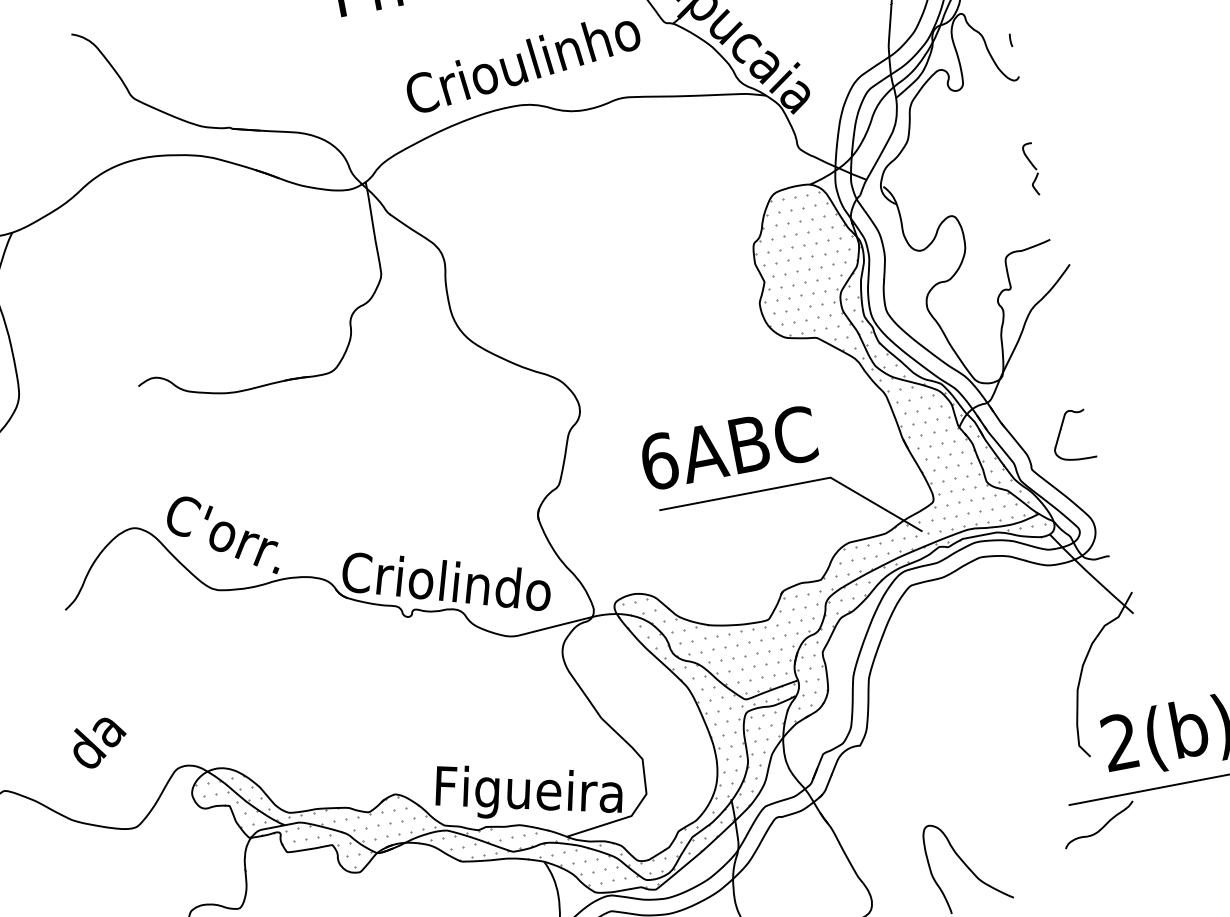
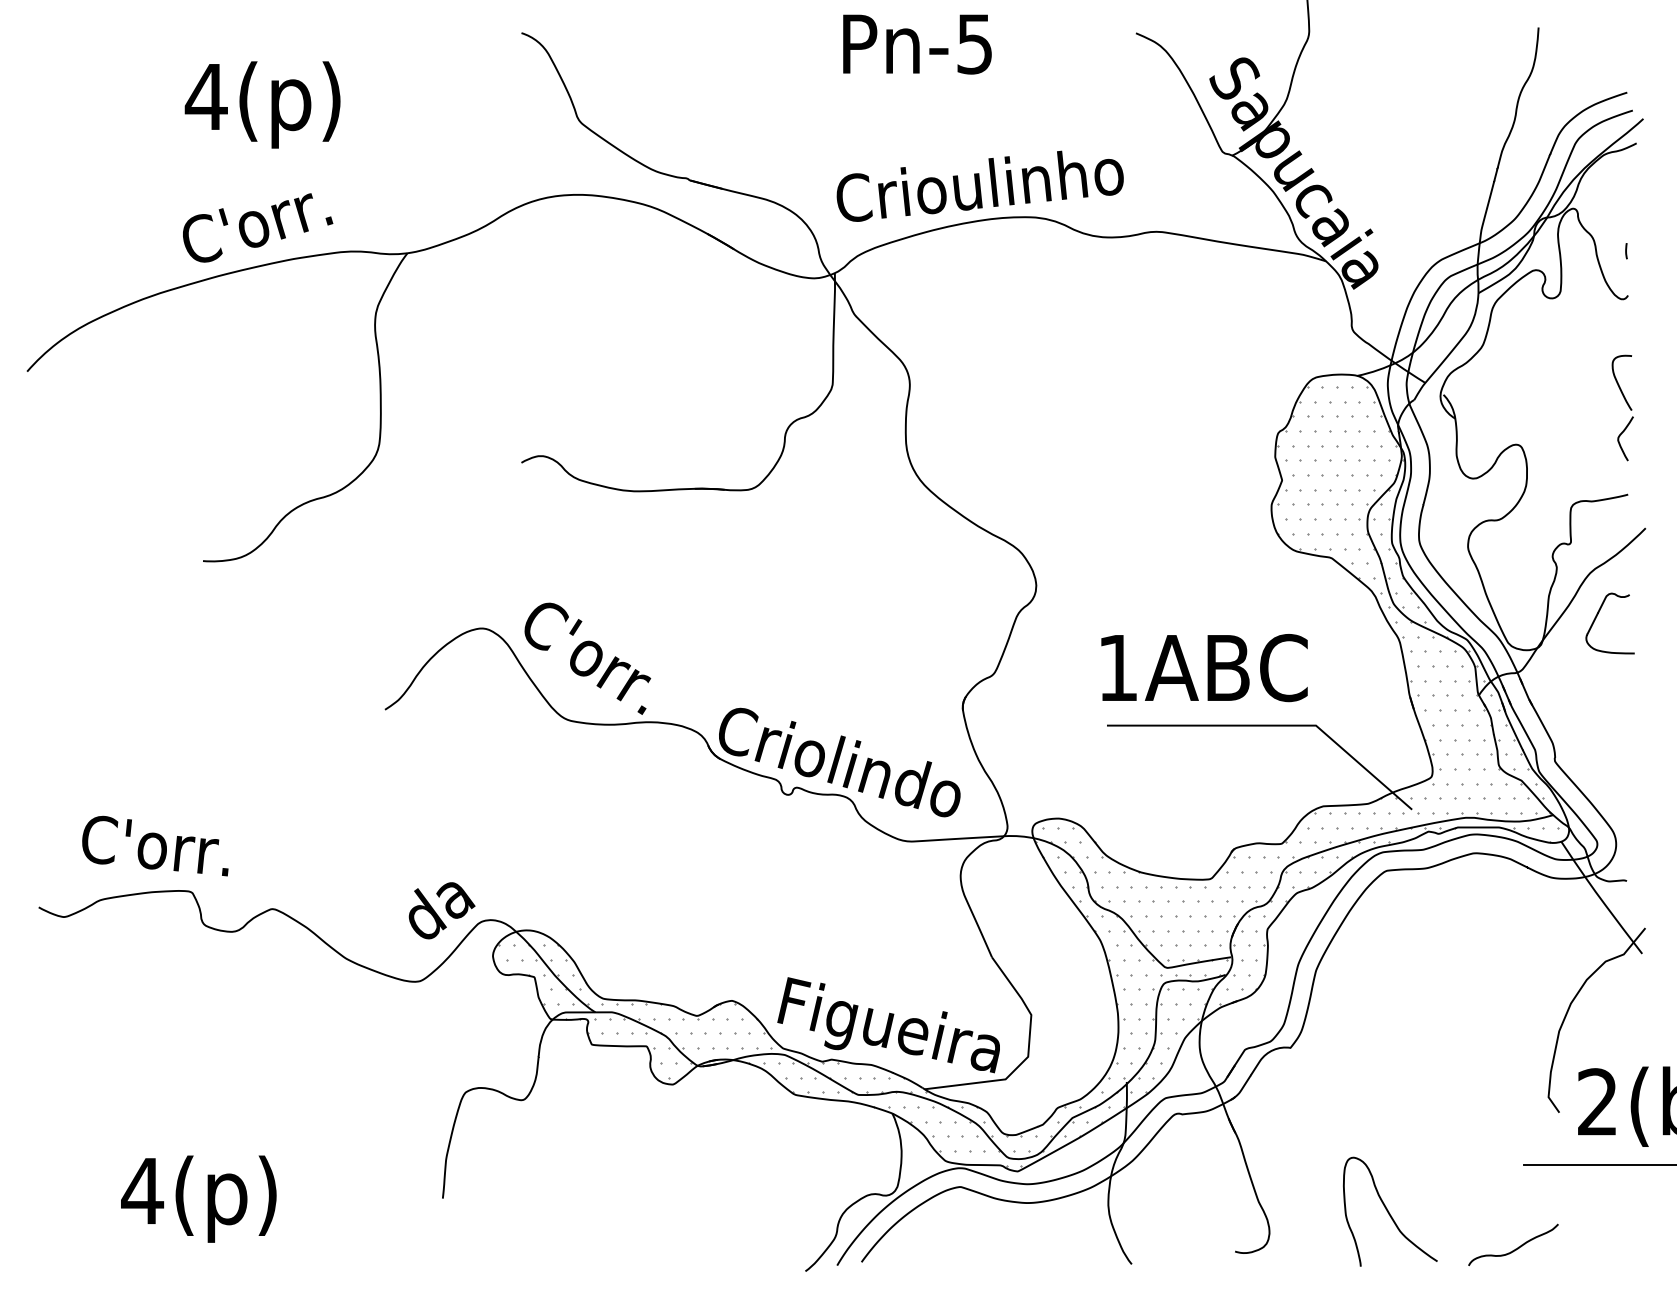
text: (522, 63) -> (979, 185), moved
part: (1031, 169) -> (1622, 407), size x1.67
curve: (1060, 431) -> (1597, 616), moved
text: (659, 461) -> (1118, 668), 6ABC -> 1ABC
text: (99, 742) -> (441, 910), moved
curve: (1101, 827) -> (1515, 1248), moved

